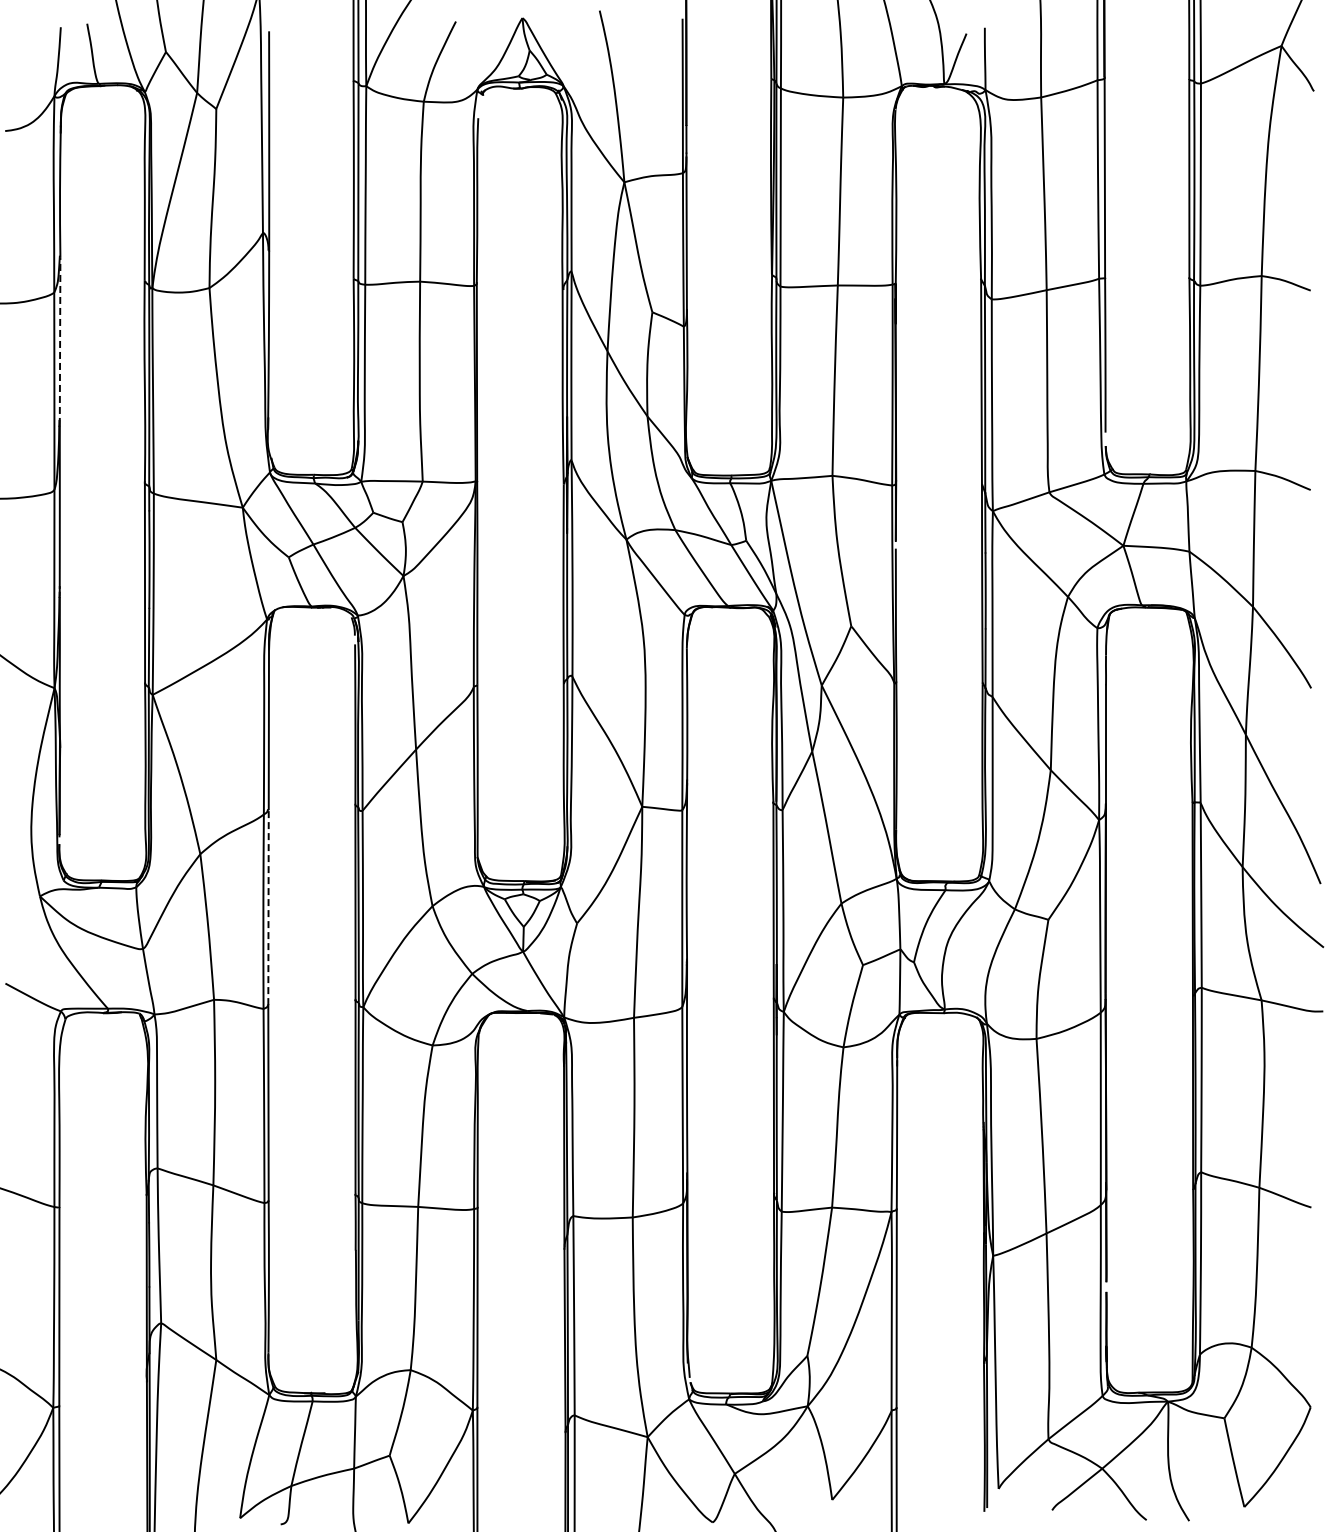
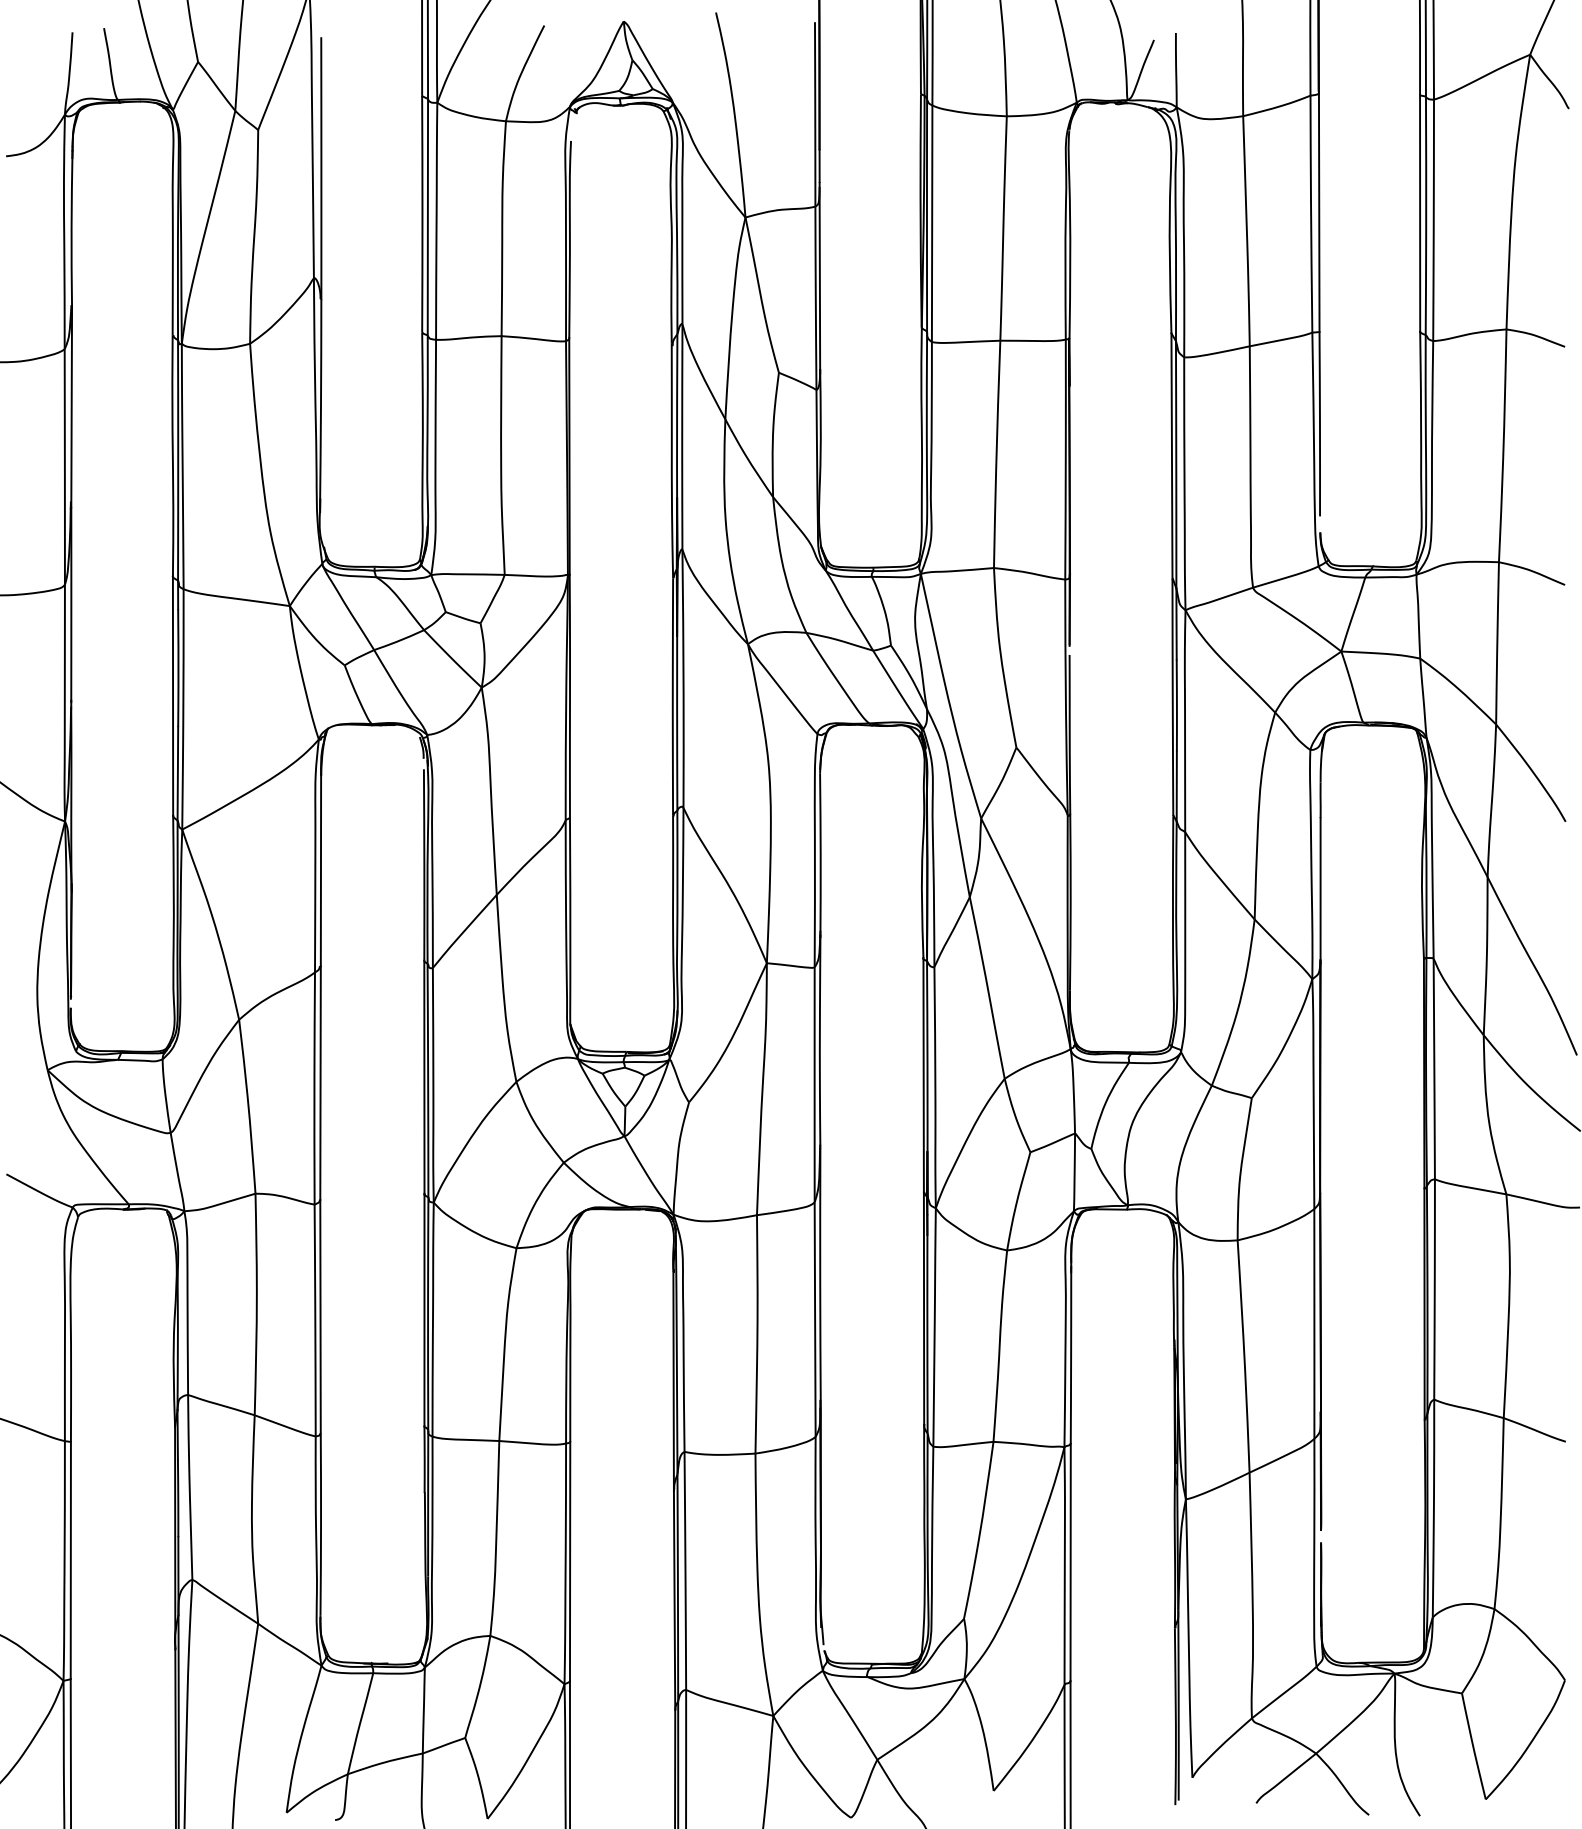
line: (60, 341) -> (72, 407), dashed -> solid
line: (268, 907) -> (320, 1083), dashed -> solid

